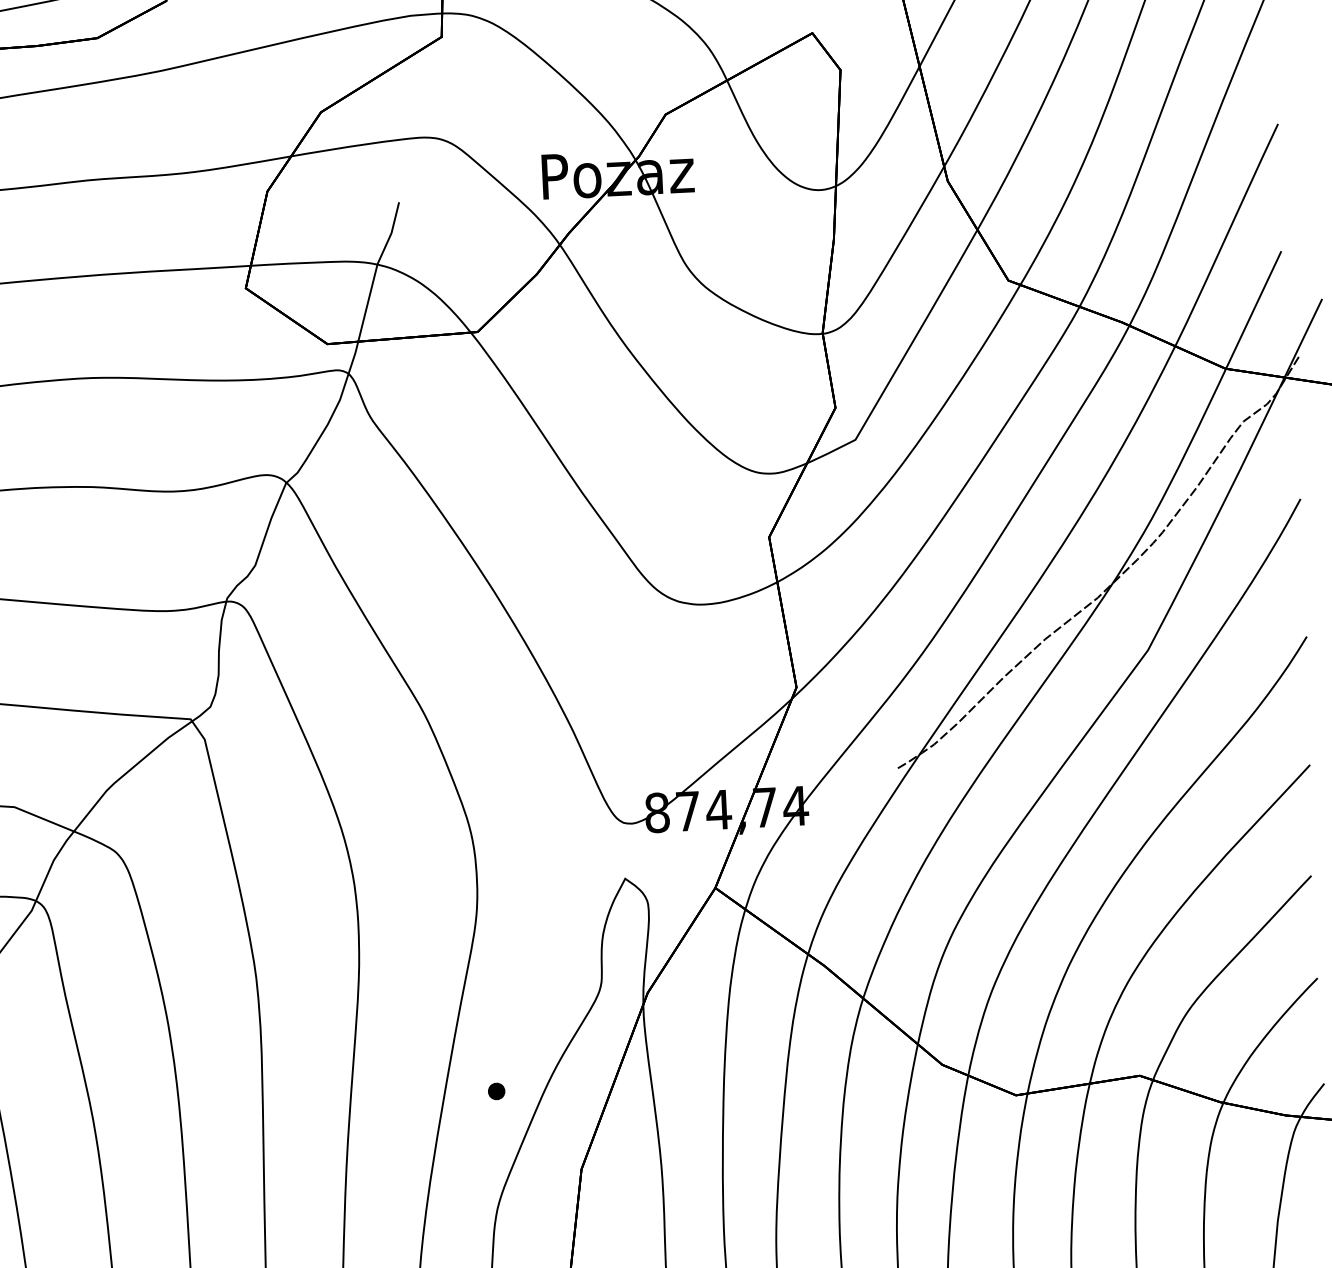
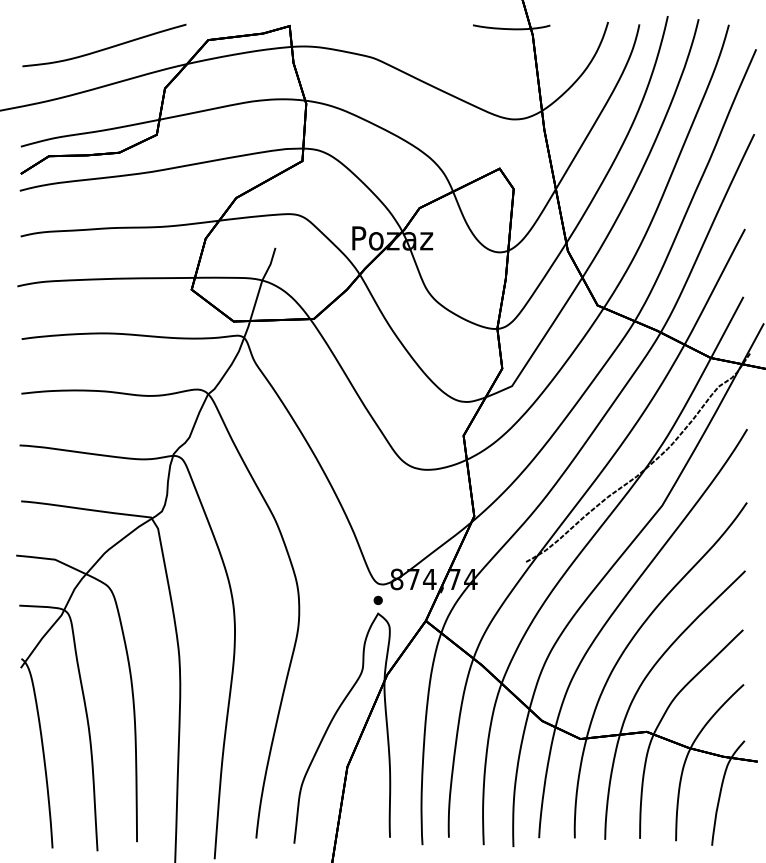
part: (495, 1089) -> (377, 599), moved

